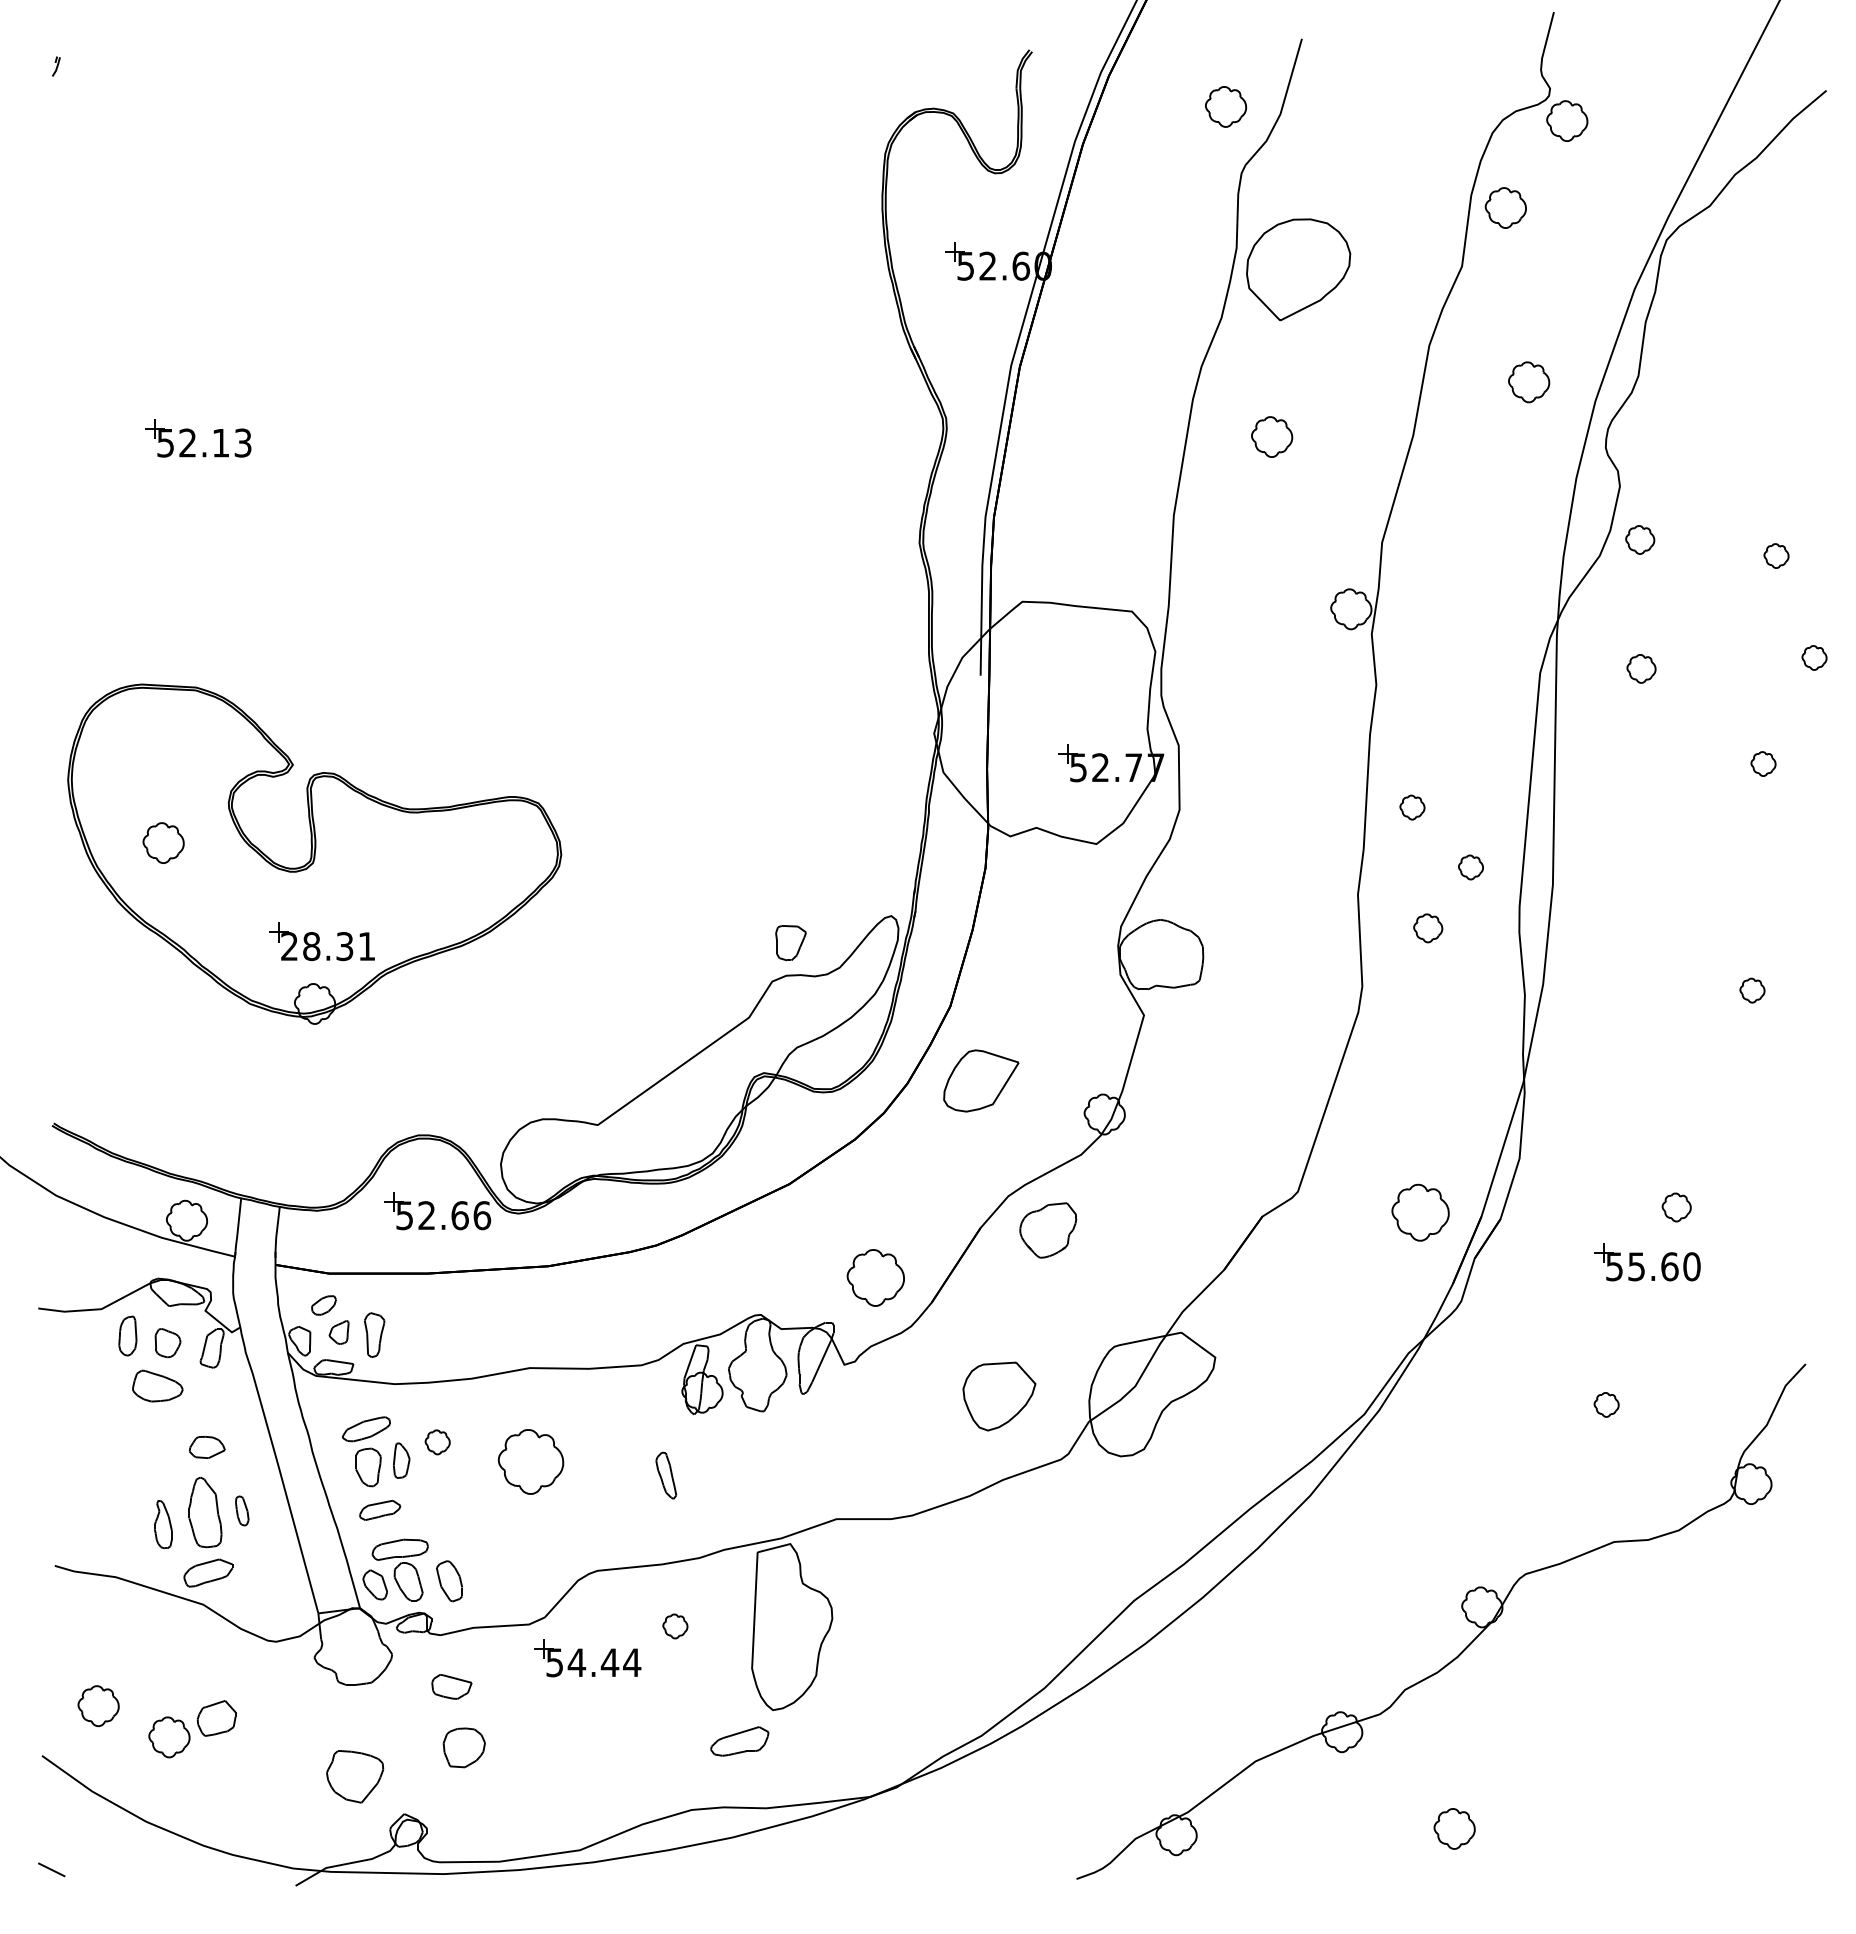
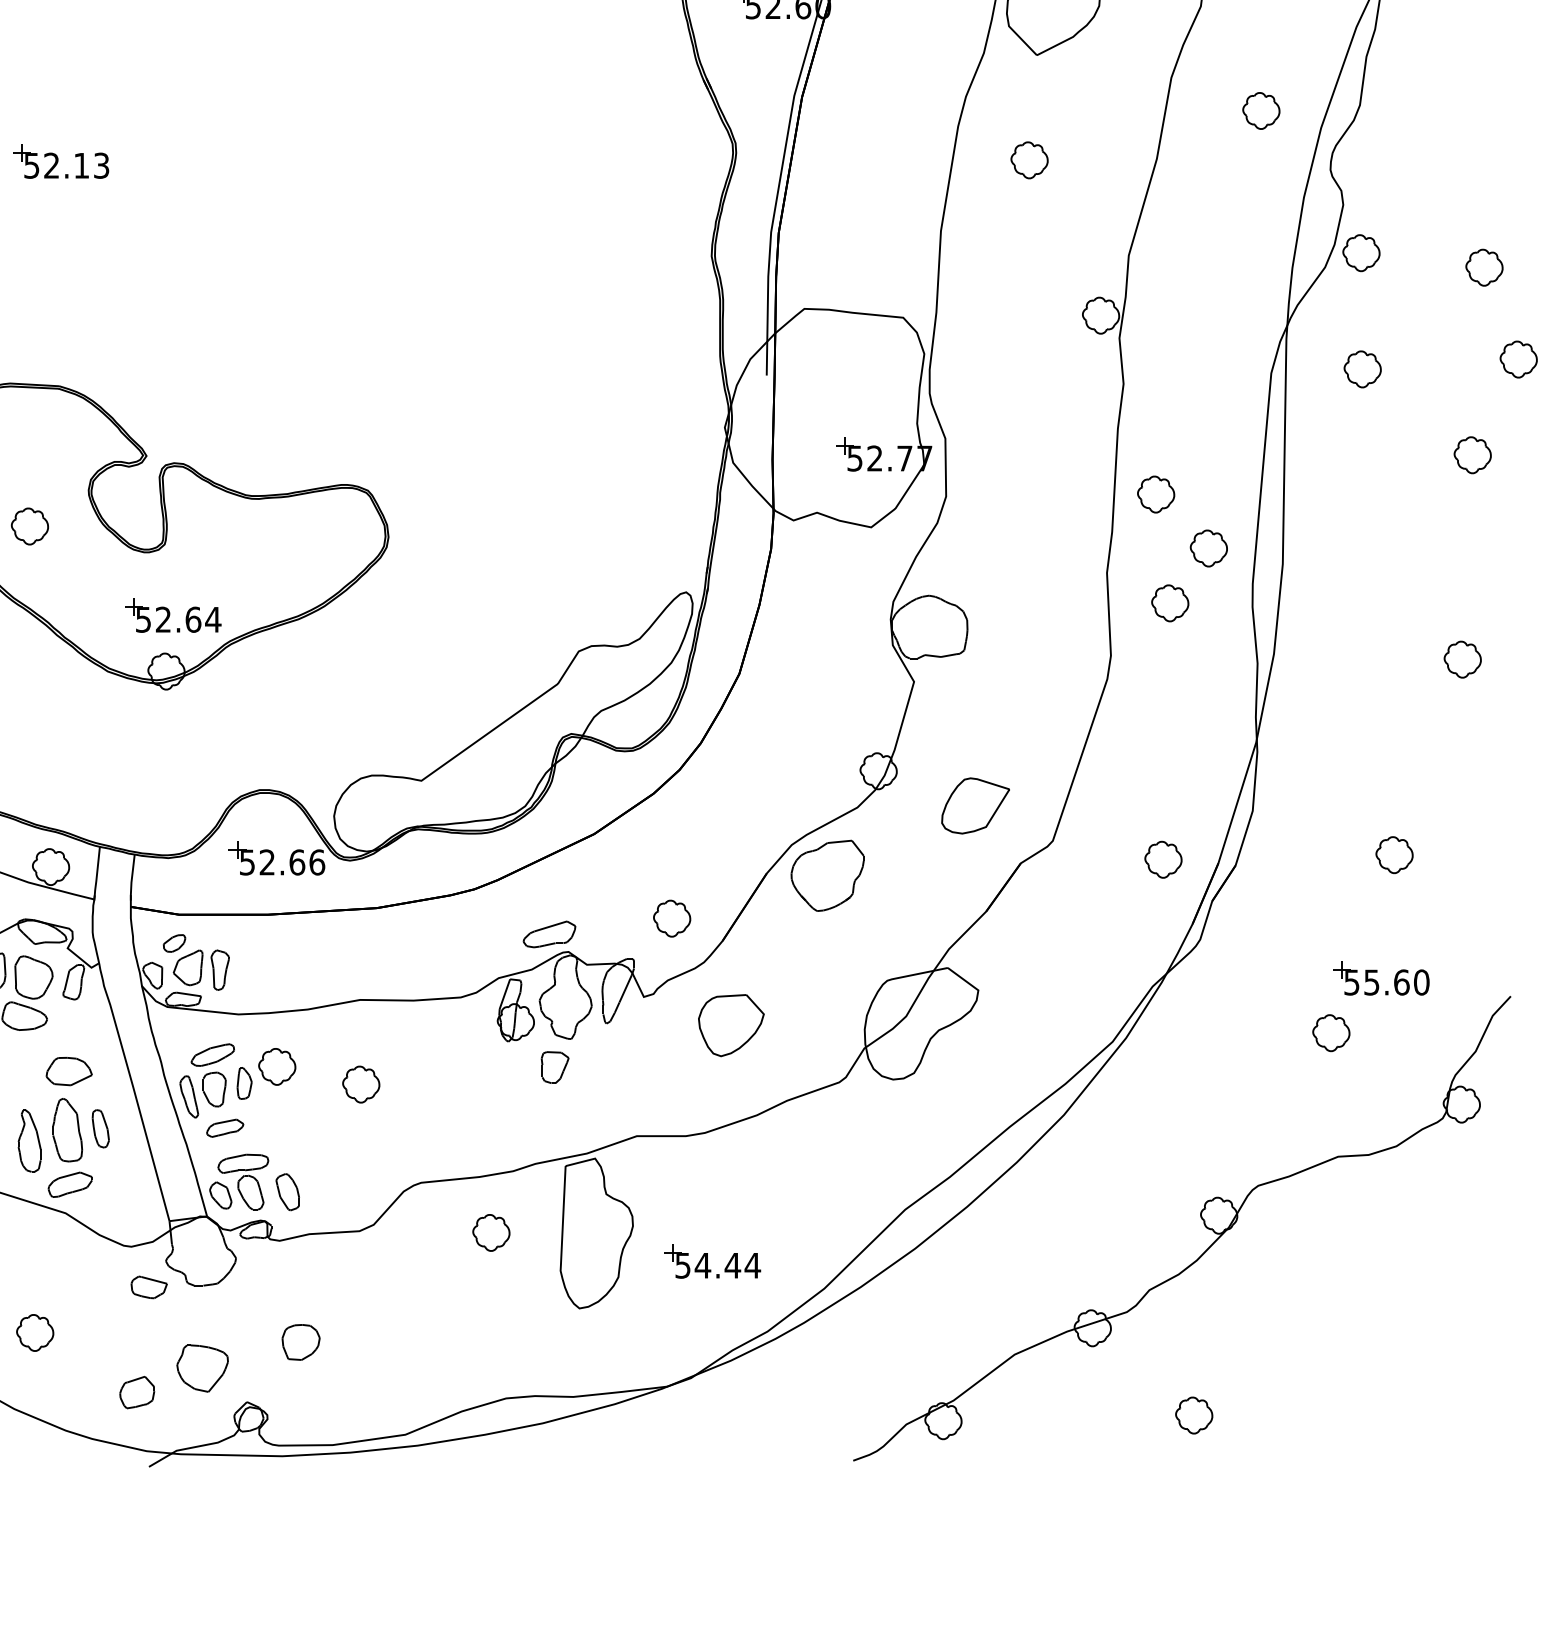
part: (1640, 539) -> (1361, 252), size x1.43
part: (1776, 555) -> (1484, 267), size x1.67
part: (1814, 657) -> (1518, 359), size x1.67
part: (1641, 668) -> (1362, 369), size x1.43
part: (1763, 763) -> (1472, 454), size x1.67
part: (1412, 807) -> (1156, 494), size x1.67
part: (1470, 867) -> (1208, 548), size x1.67
part: (1428, 928) -> (1170, 603), size x1.43
part: (790, 943) -> (554, 1067), moved
text: (328, 946) -> (178, 619), 28.31 -> 52.64
part: (1752, 990) -> (1462, 659), size x1.67
part: (981, 1080) -> (975, 805), moved
part: (1676, 1207) -> (1394, 855), size x1.43
part: (1420, 1212) -> (1163, 859), size x0.71
part: (1048, 1230) -> (827, 875), size x1.43
part: (1647, 1262) -> (1381, 978), moved
part: (875, 1277) -> (671, 918), size x0.71
part: (338, 1332) -> (187, 967), size x1.67
part: (167, 1342) -> (33, 976), size x1.67
part: (999, 1396) -> (731, 1025), moved
part: (1606, 1404) -> (1331, 1032), size x1.67
part: (437, 1442) -> (276, 1067), size x1.67
part: (207, 1447) -> (69, 1071), size x1.43
part: (530, 1461) -> (360, 1084), size x0.62
part: (666, 1475) -> (189, 1096), moved
part: (242, 1510) -> (101, 1128), size x1.43
part: (163, 1524) -> (29, 1140), size x1.43
part: (675, 1626) -> (491, 1232), size x1.67
part: (587, 1658) -> (712, 1261), moved
part: (451, 1686) -> (148, 1287), moved
part: (216, 1718) -> (137, 1392), moved
part: (739, 1741) -> (549, 934), moved

